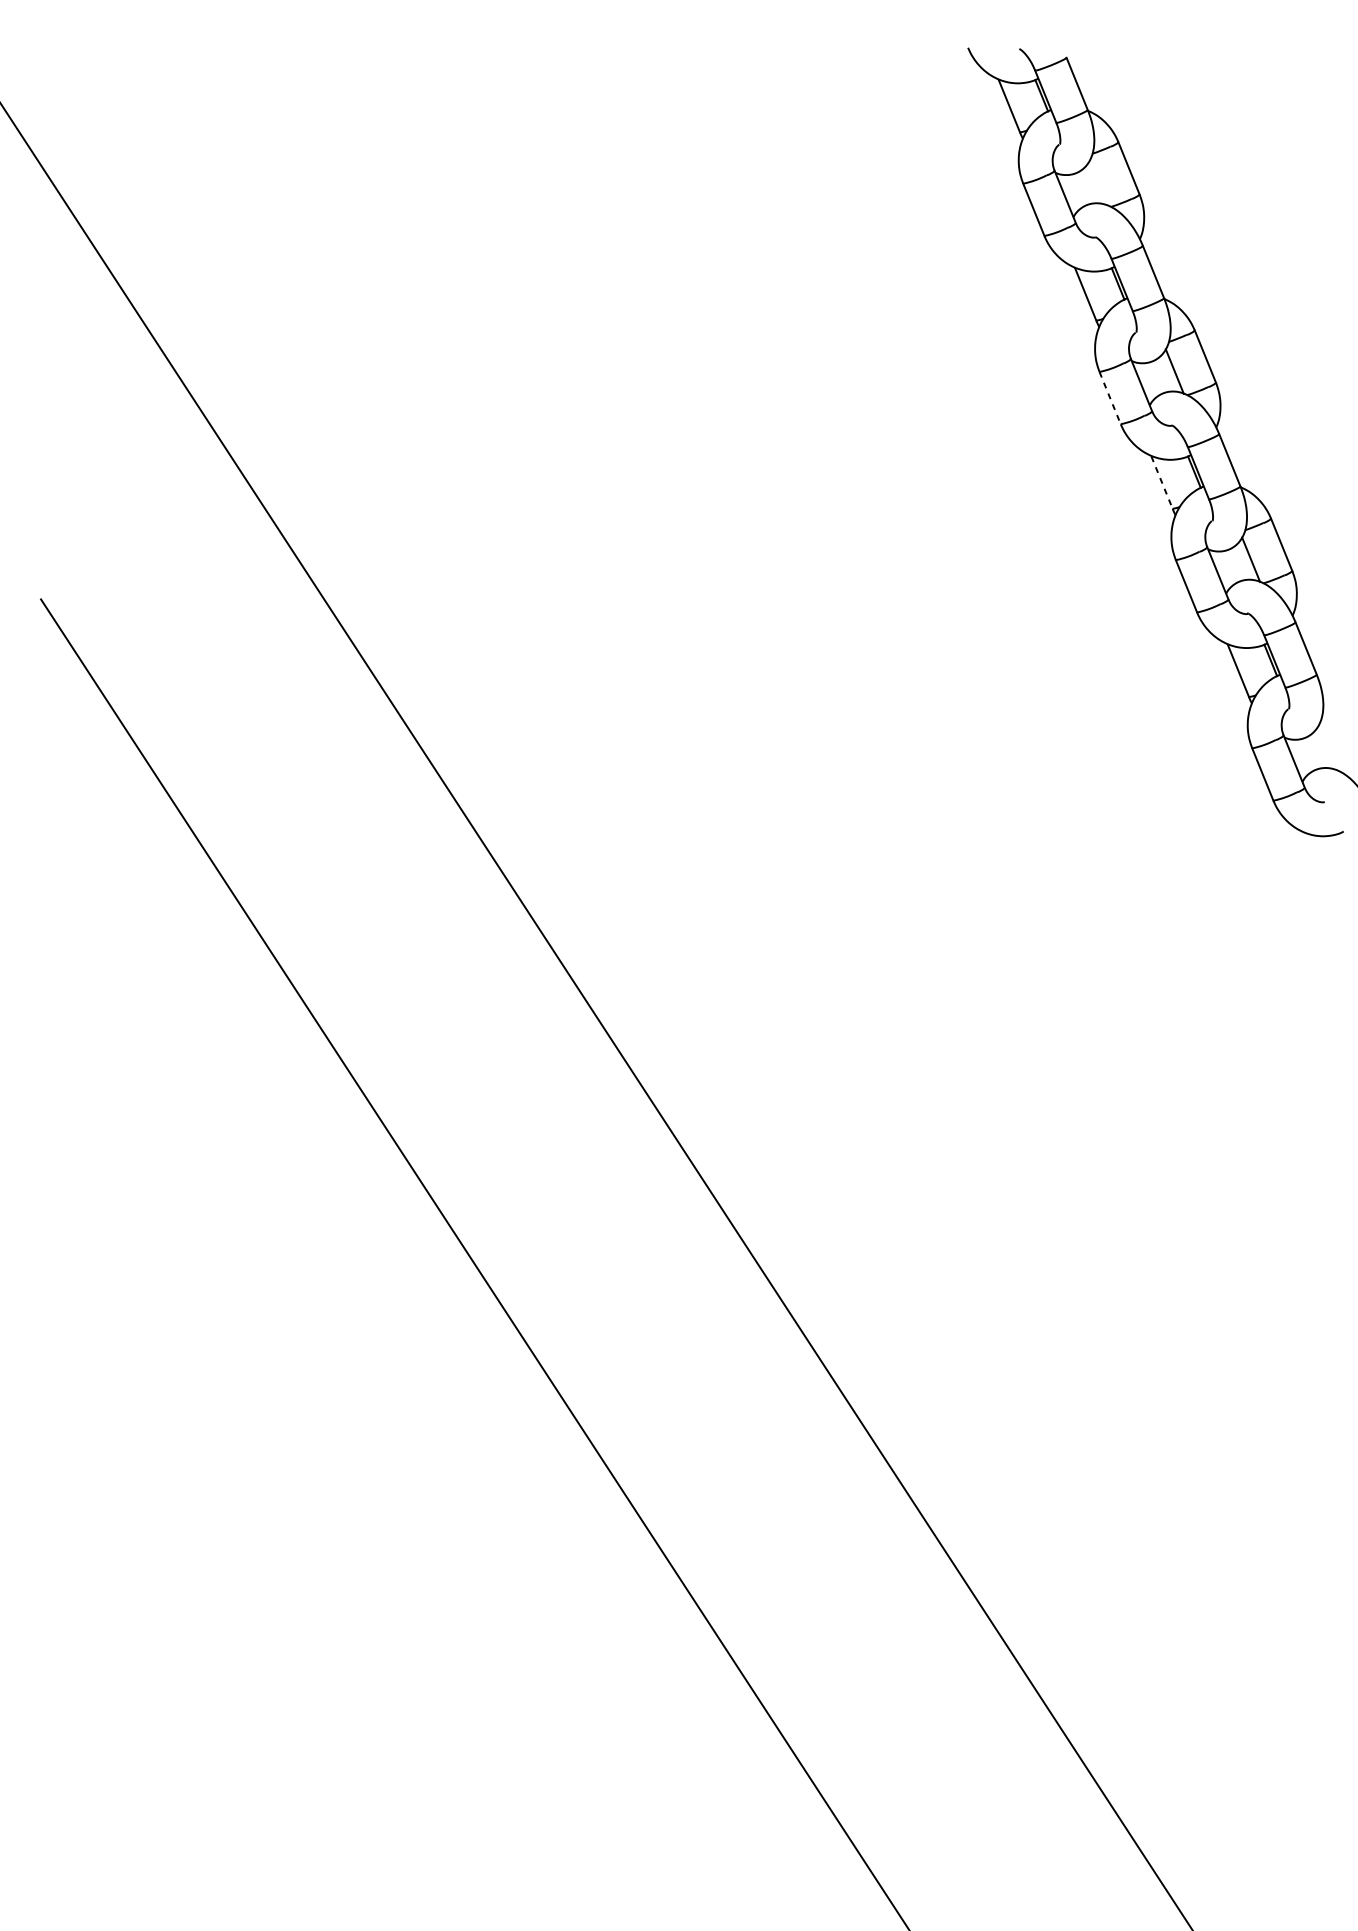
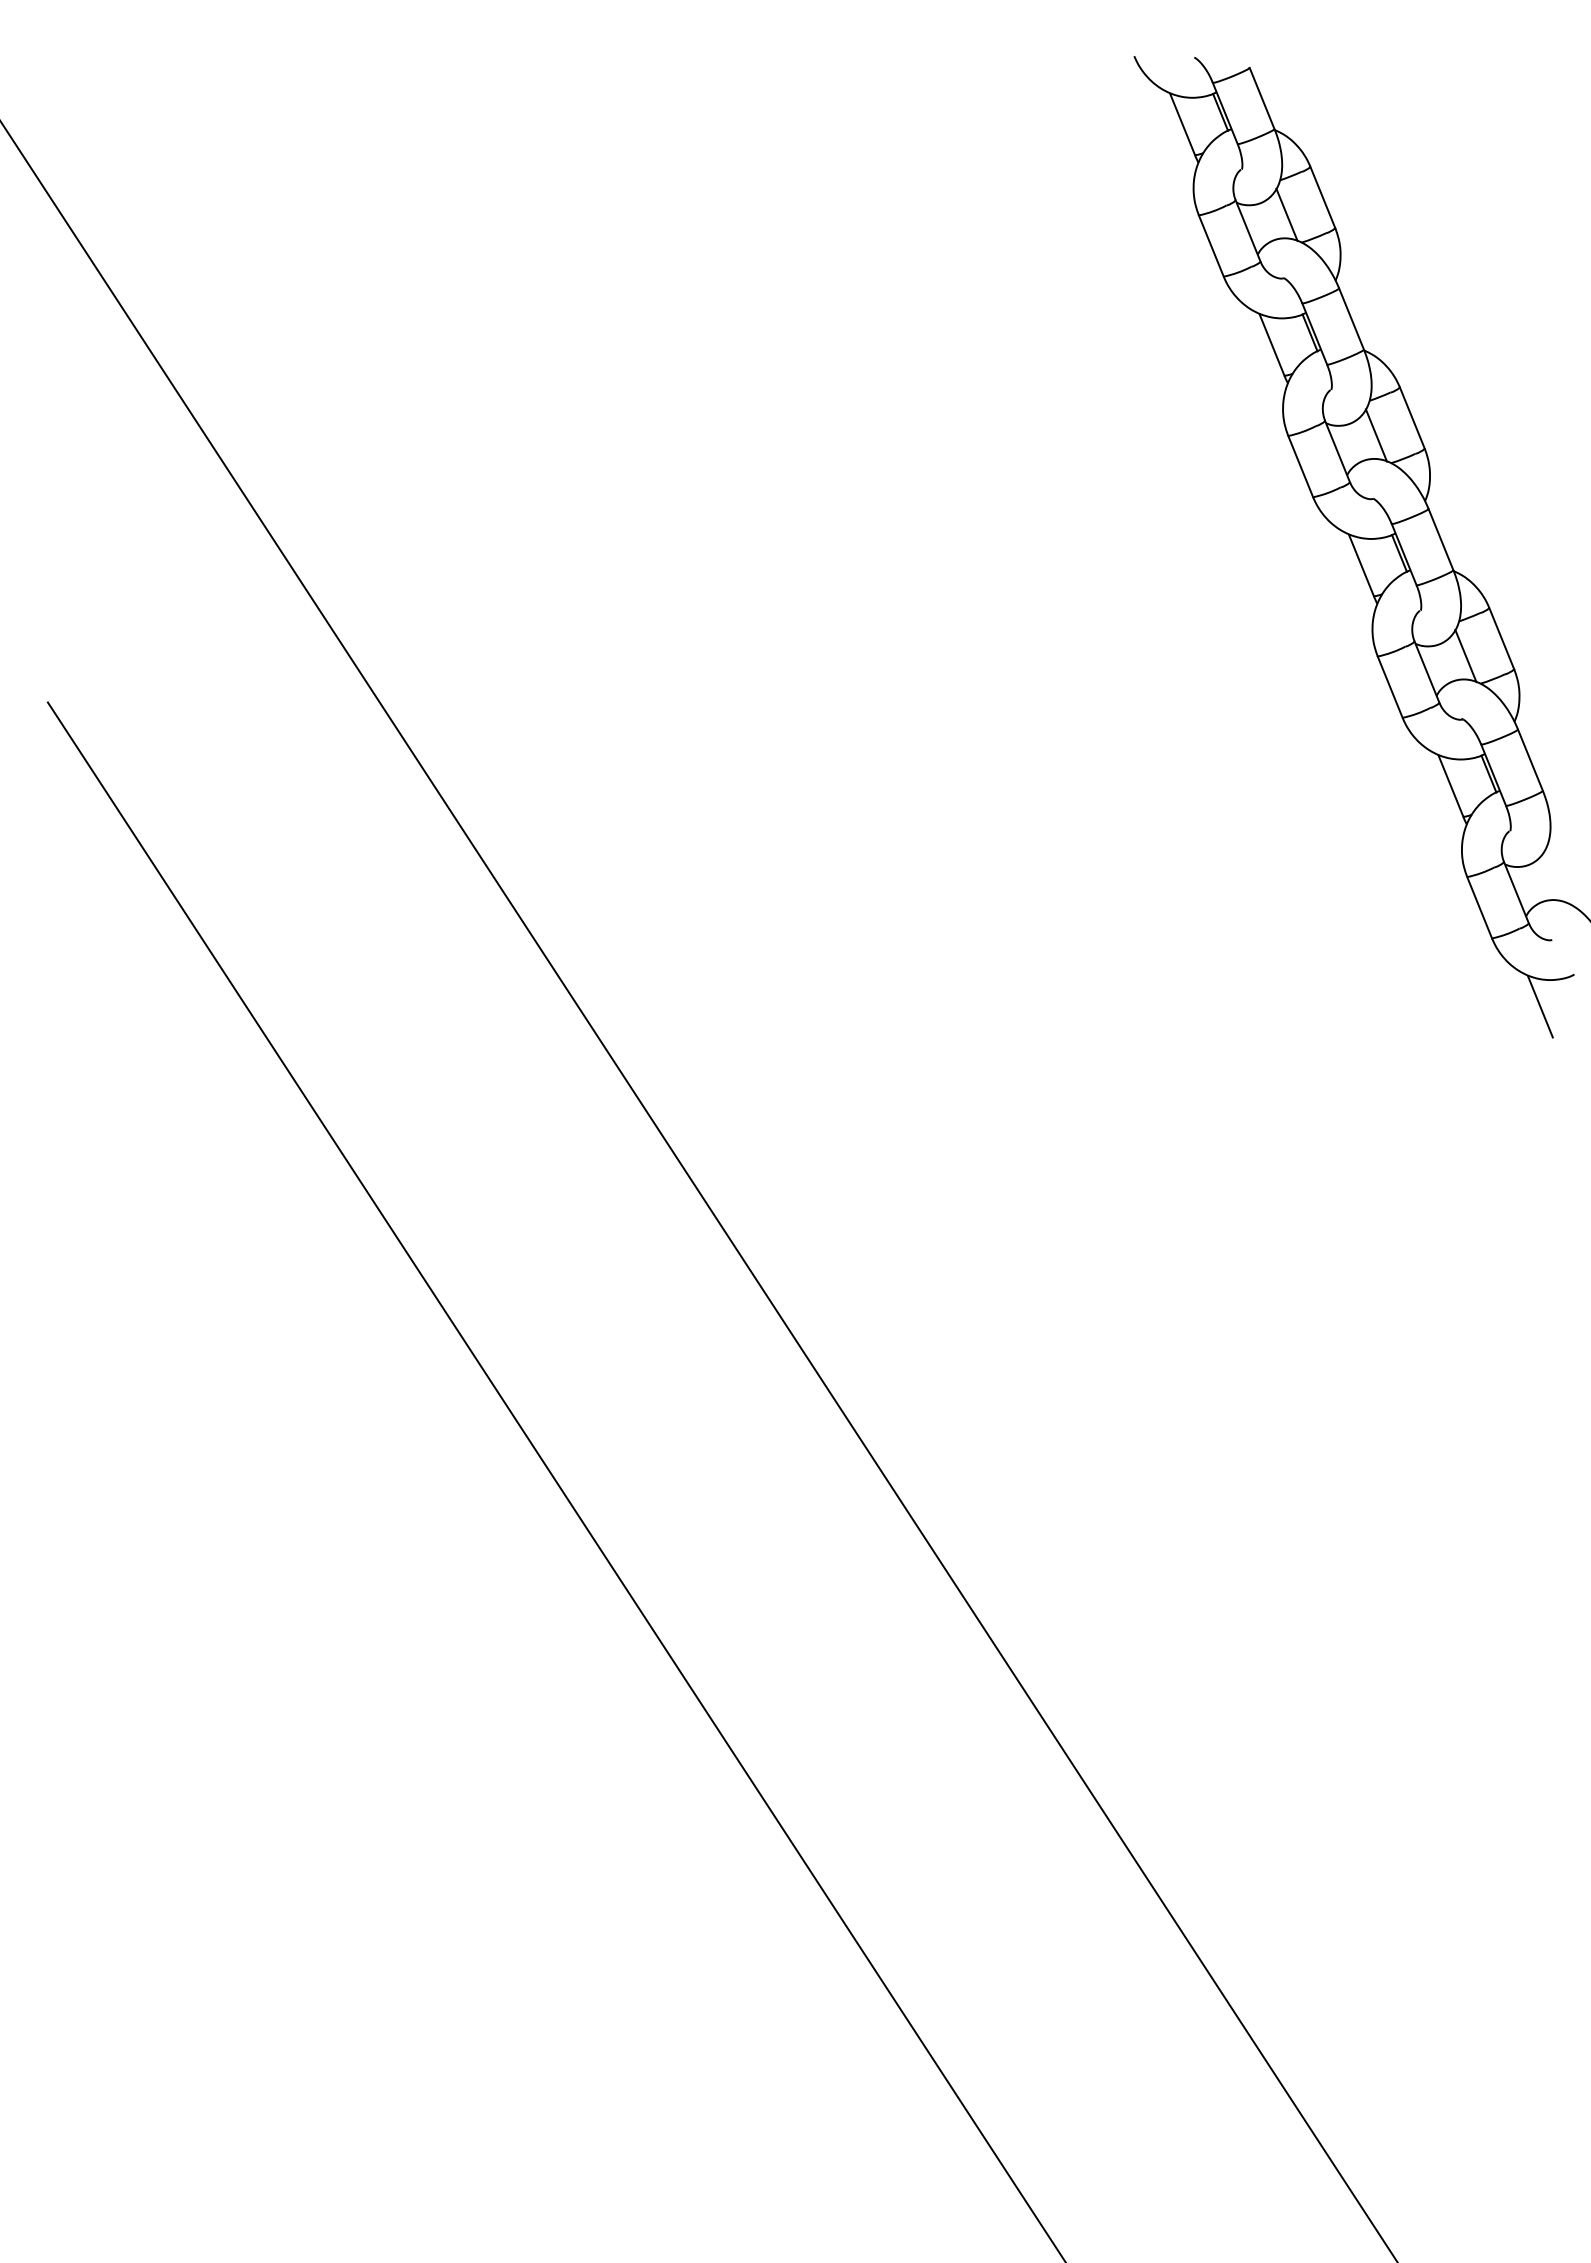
line: (1098, 182) -> (1286, 214), added
line: (1109, 398) -> (1300, 467), dashed -> solid
line: (1162, 483) -> (1361, 566), dashed -> solid
line: (1313, 858) -> (1539, 1006), added

